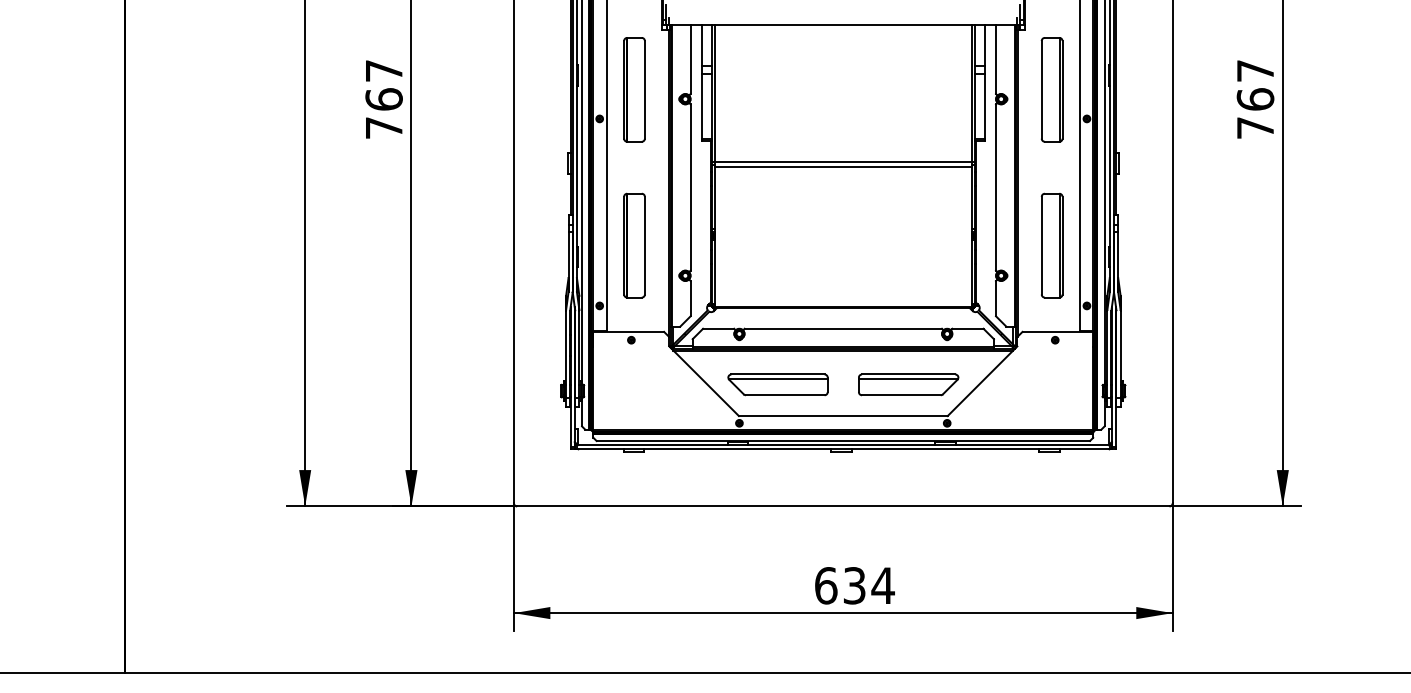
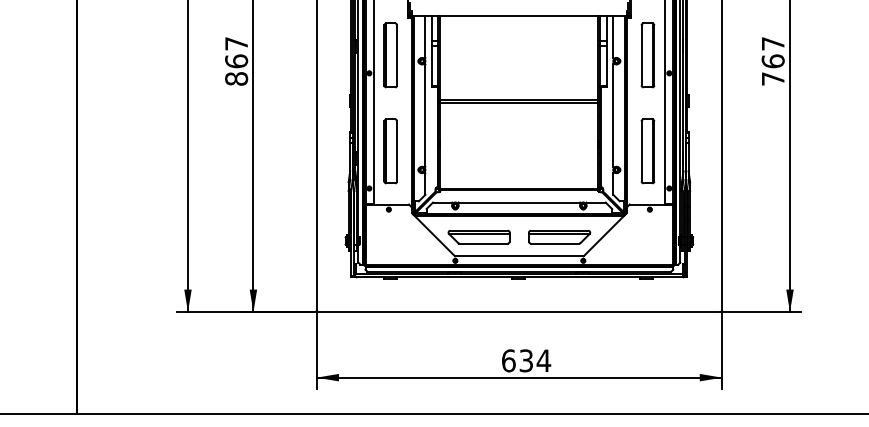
text: (383, 127) -> (236, 78), 767 -> 867

